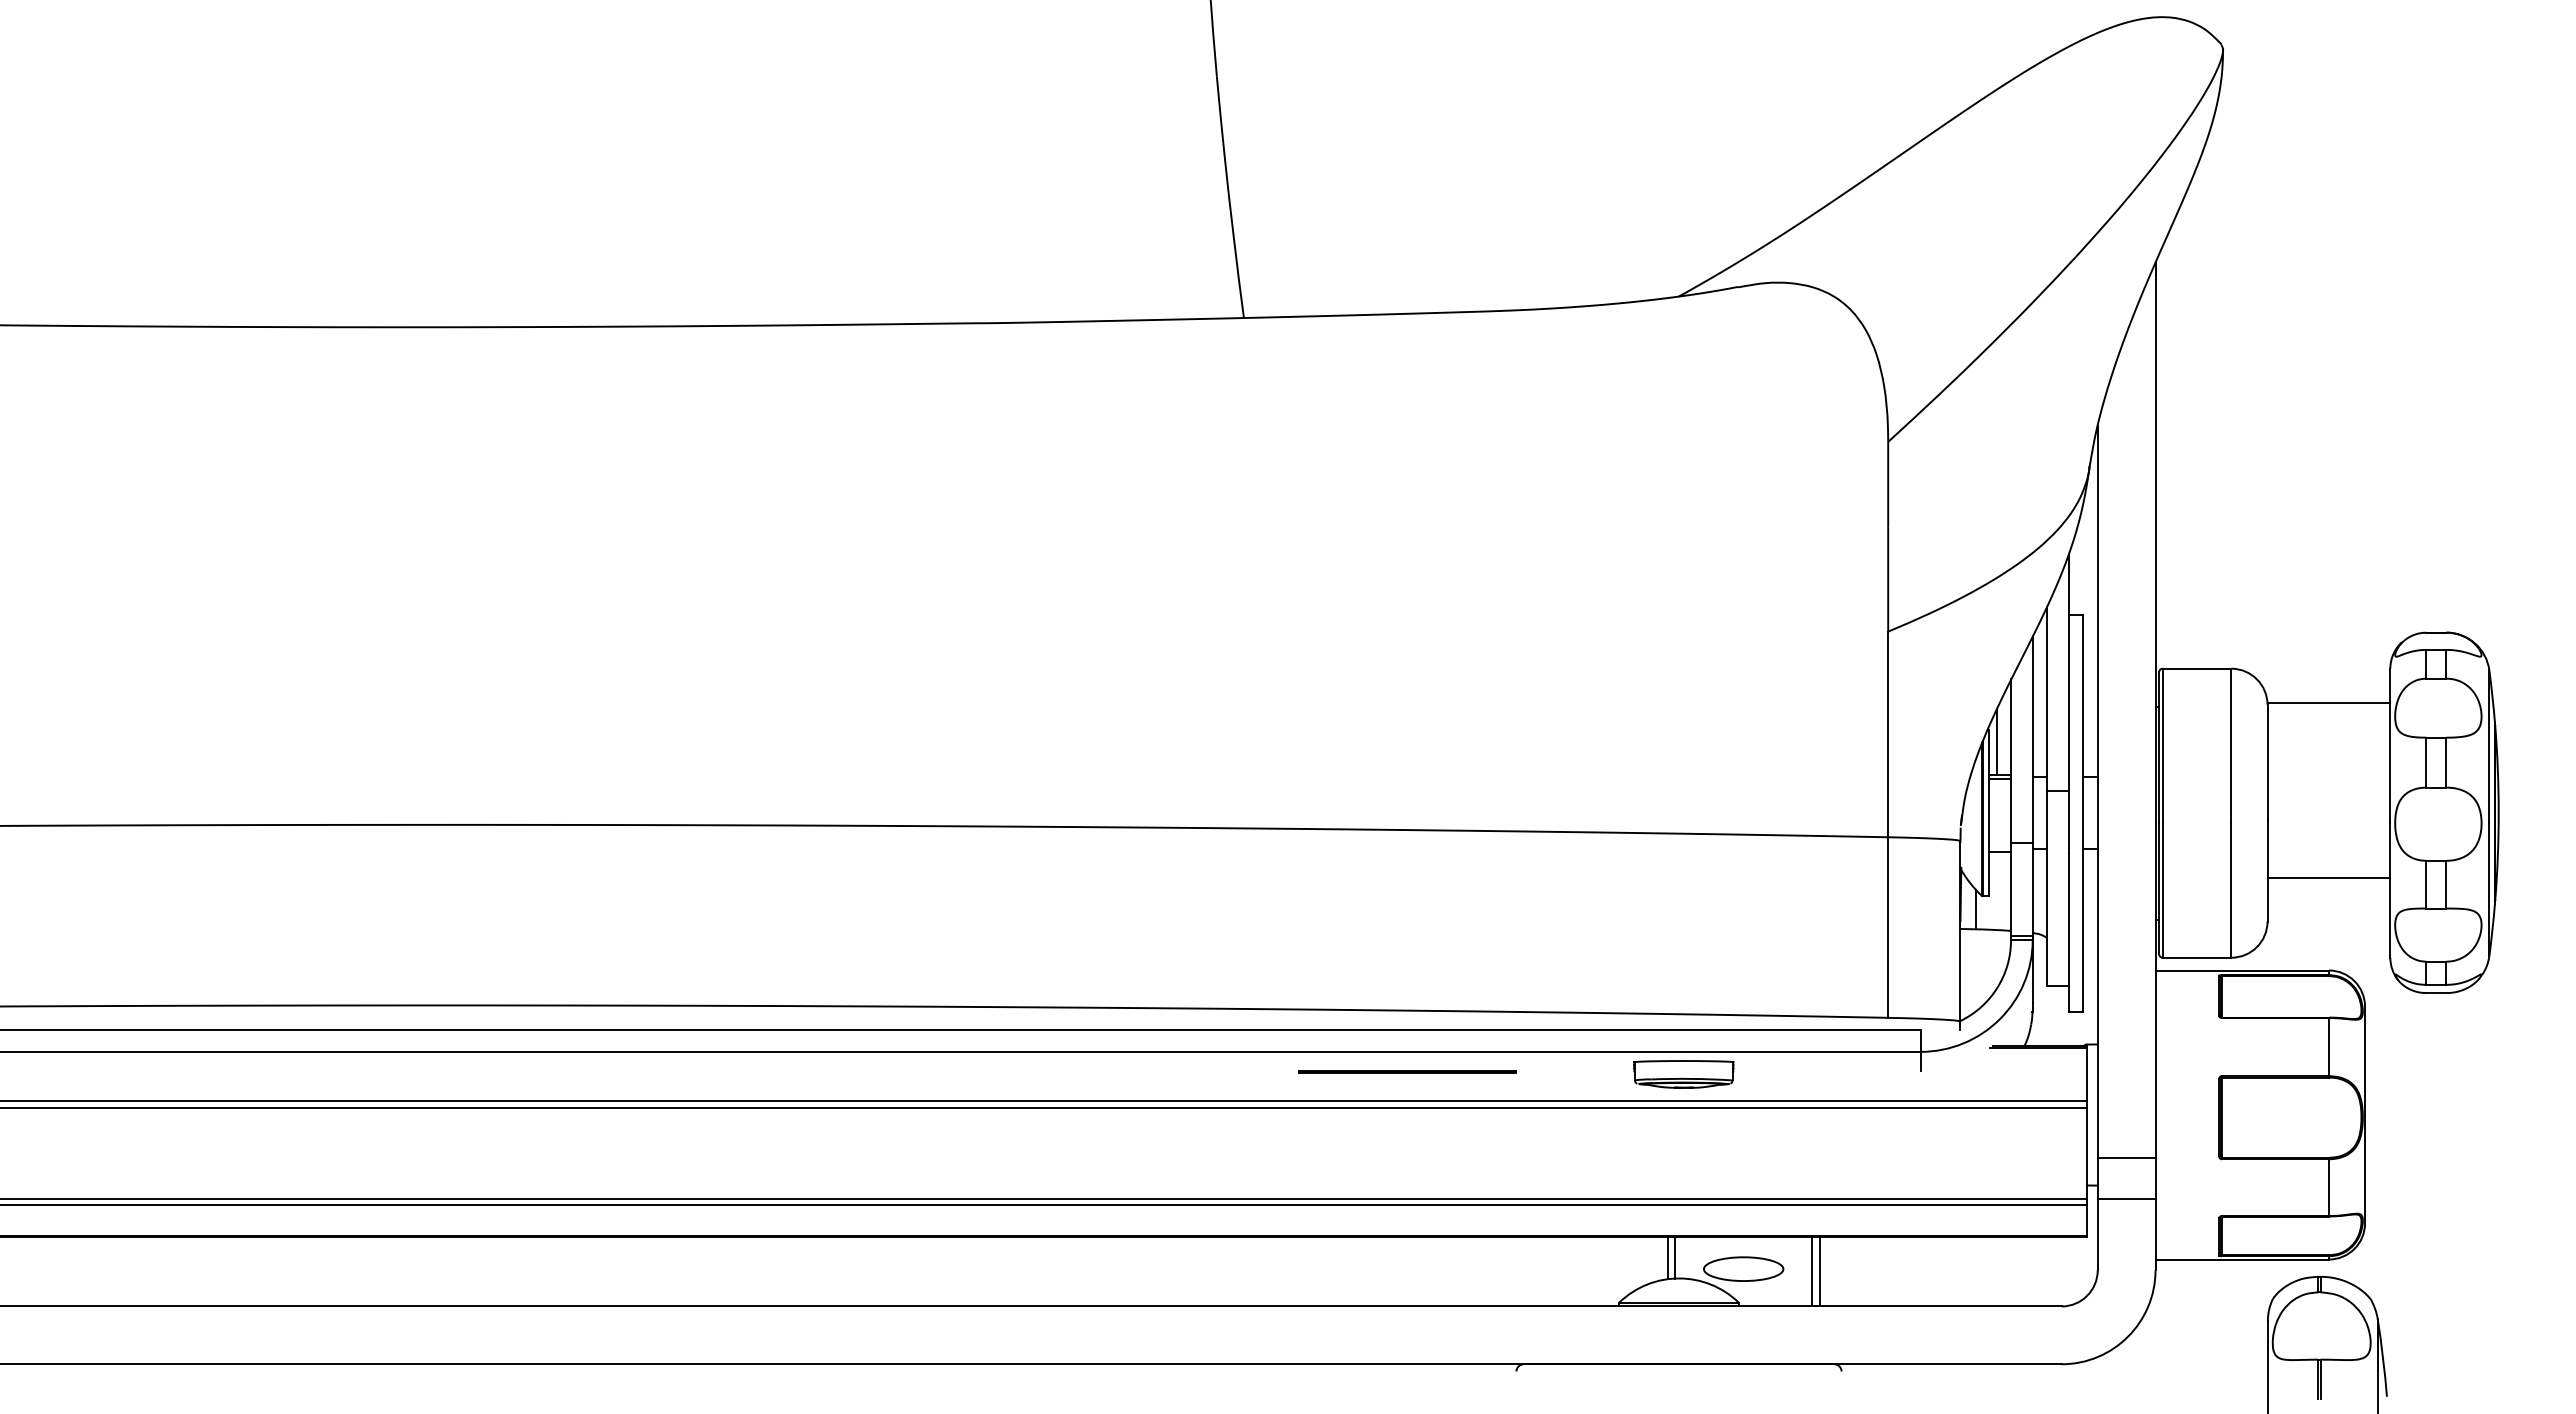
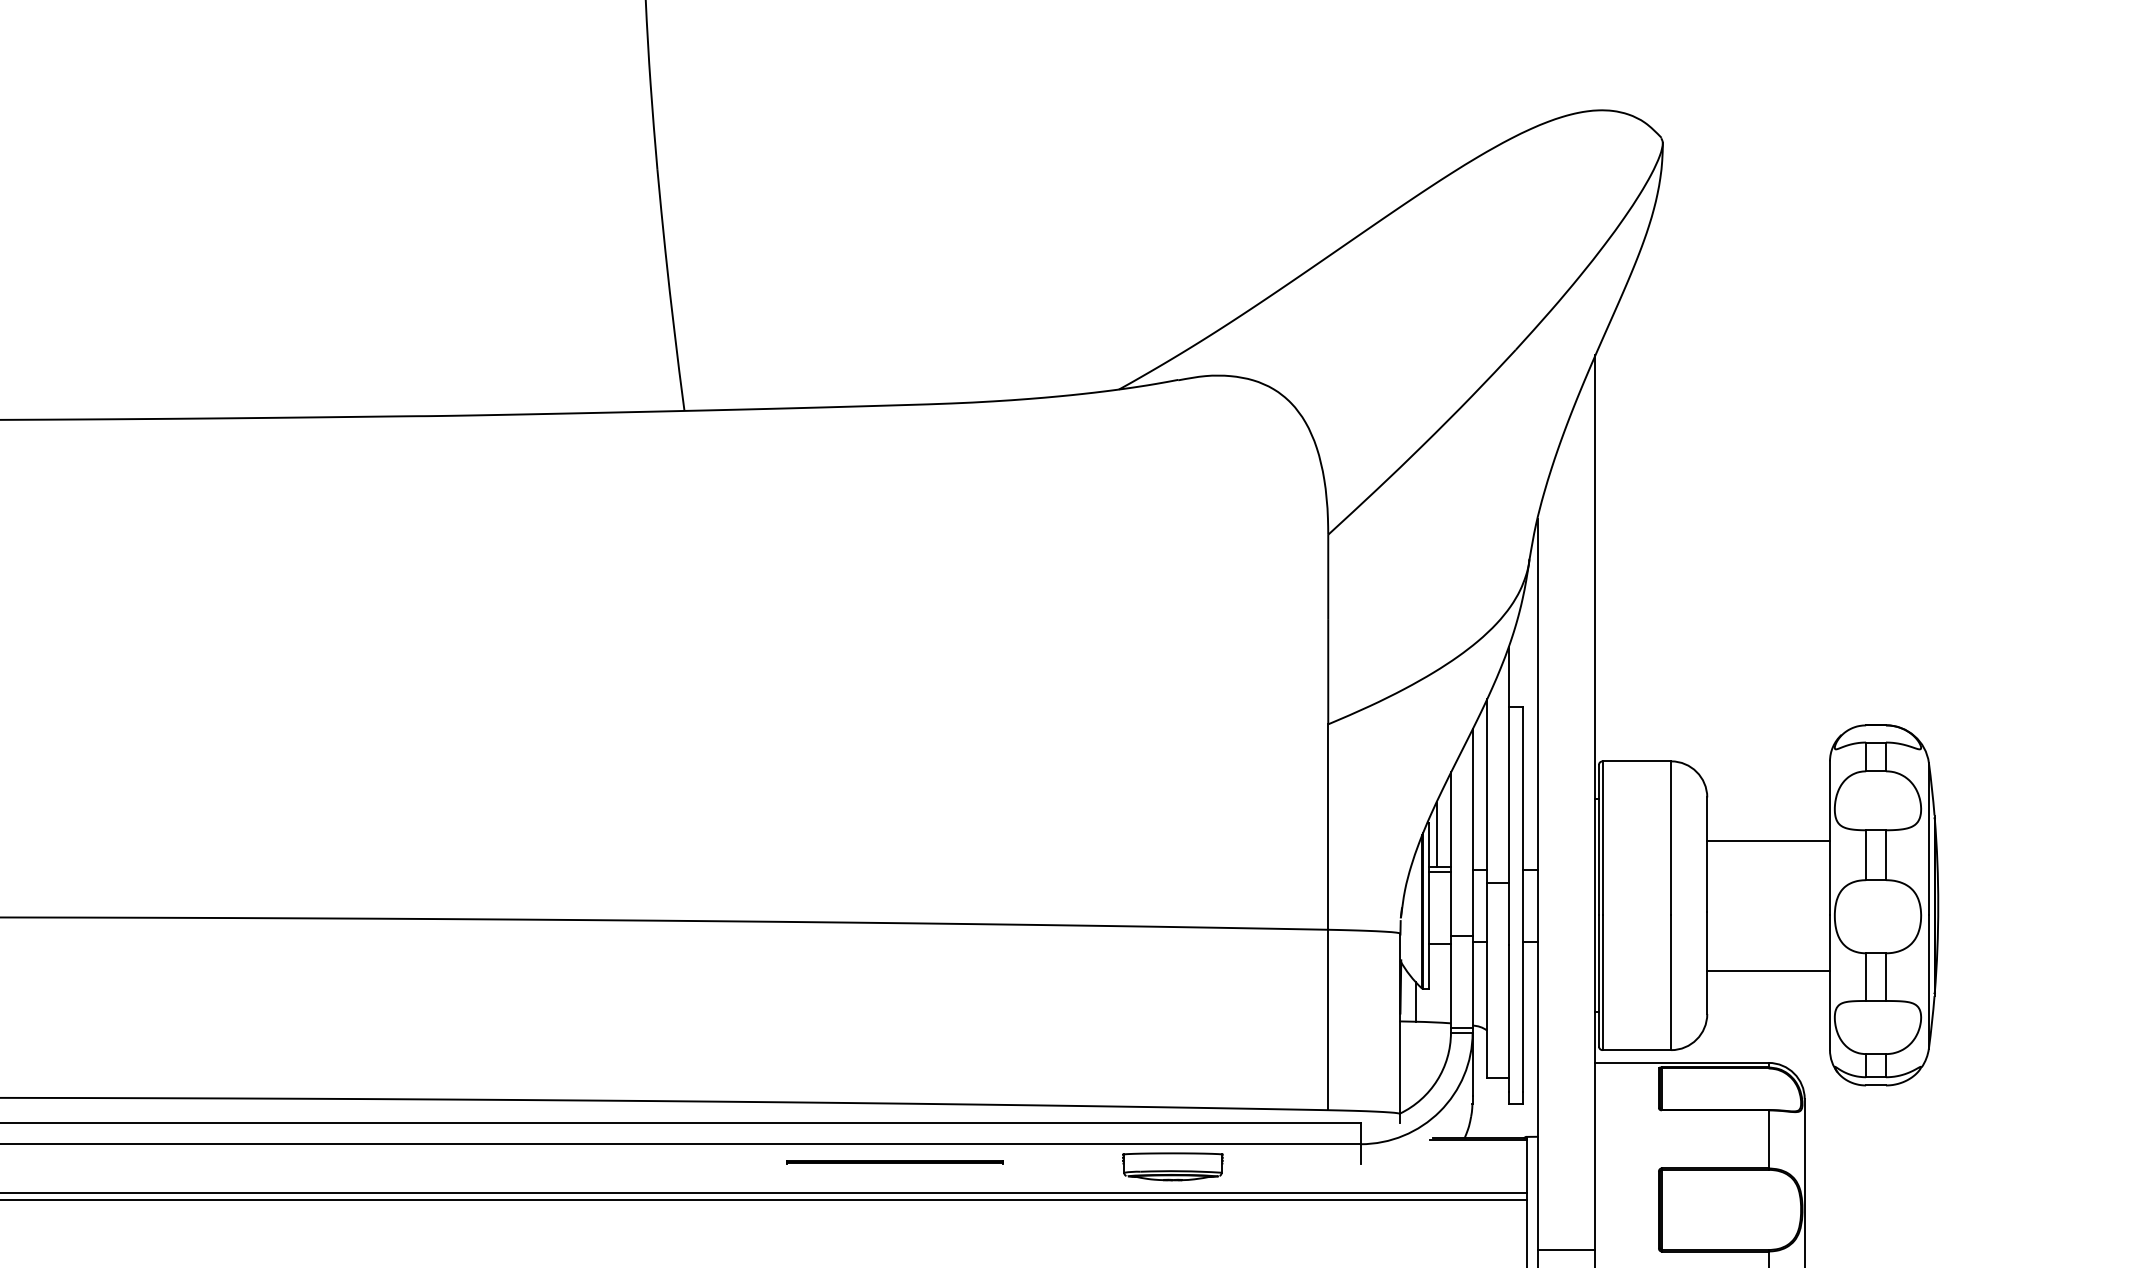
line: (2328, 703) -> (1768, 841), moved
line: (1407, 1071) -> (894, 1161), moved
part: (1683, 1074) -> (1172, 1166), moved

